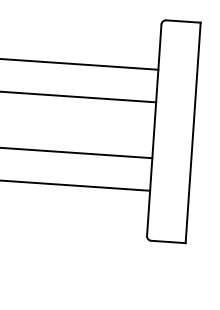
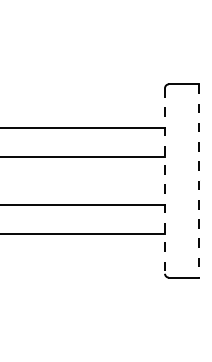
line: (153, 130) -> (164, 181), solid -> dashed
line: (193, 133) -> (199, 181), solid -> dashed

